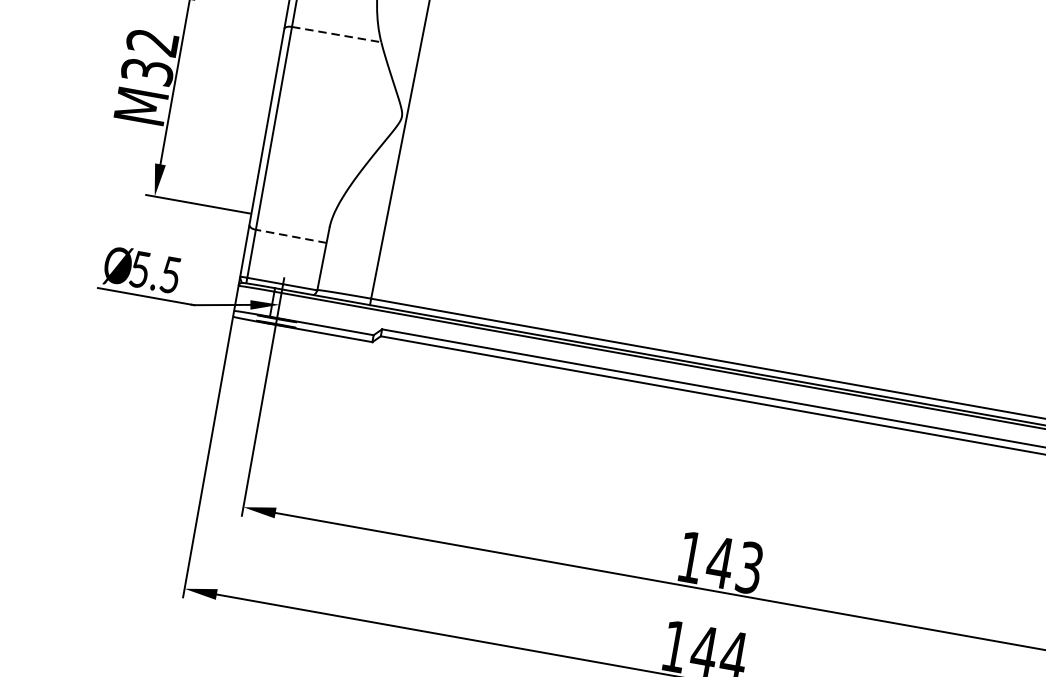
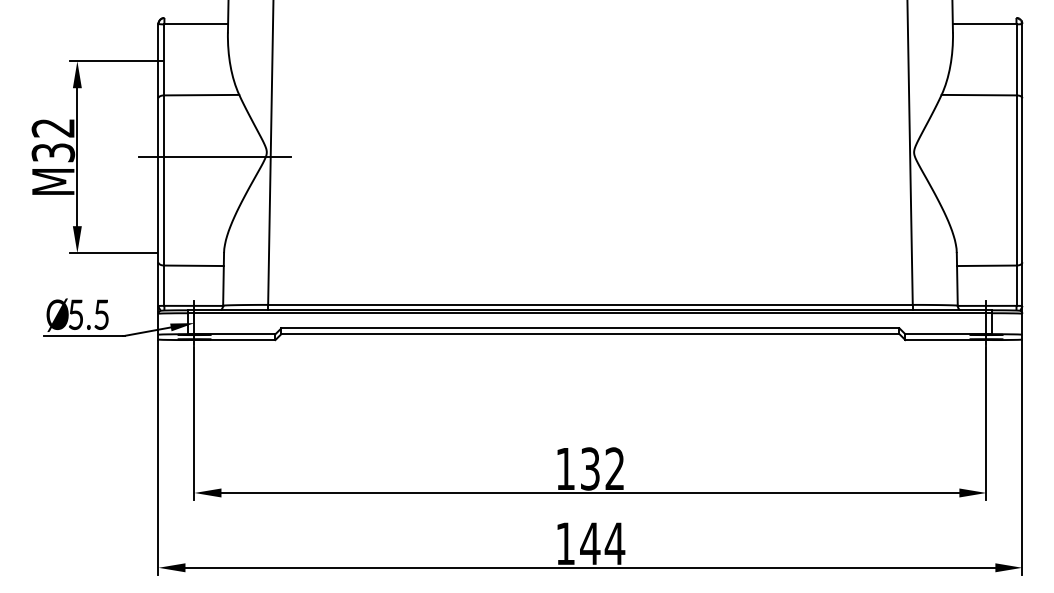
line: (337, 35) -> (202, 95), dashed -> solid
line: (338, 111) -> (214, 157), added
line: (291, 236) -> (194, 265), dashed -> solid
text: (735, 564) -> (602, 468), 143 -> 132

